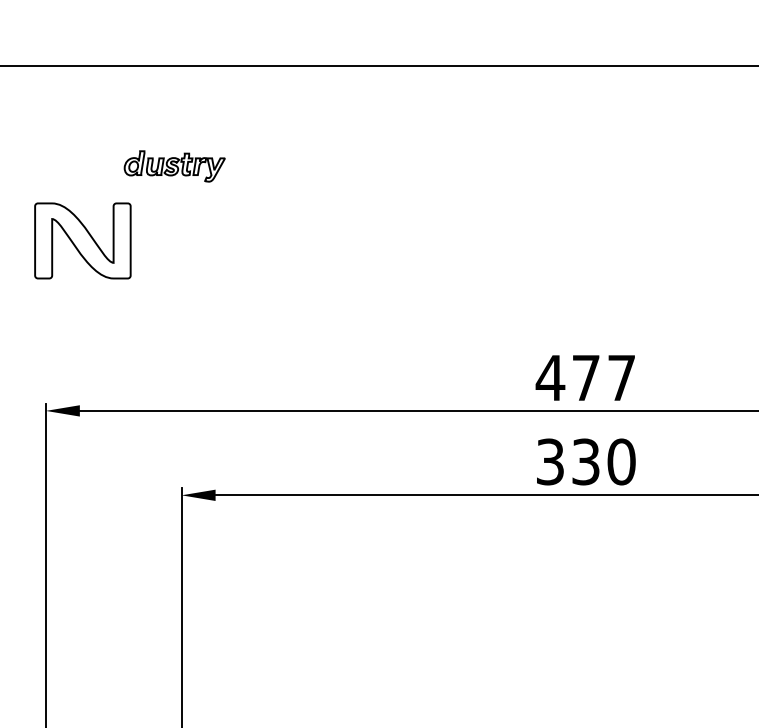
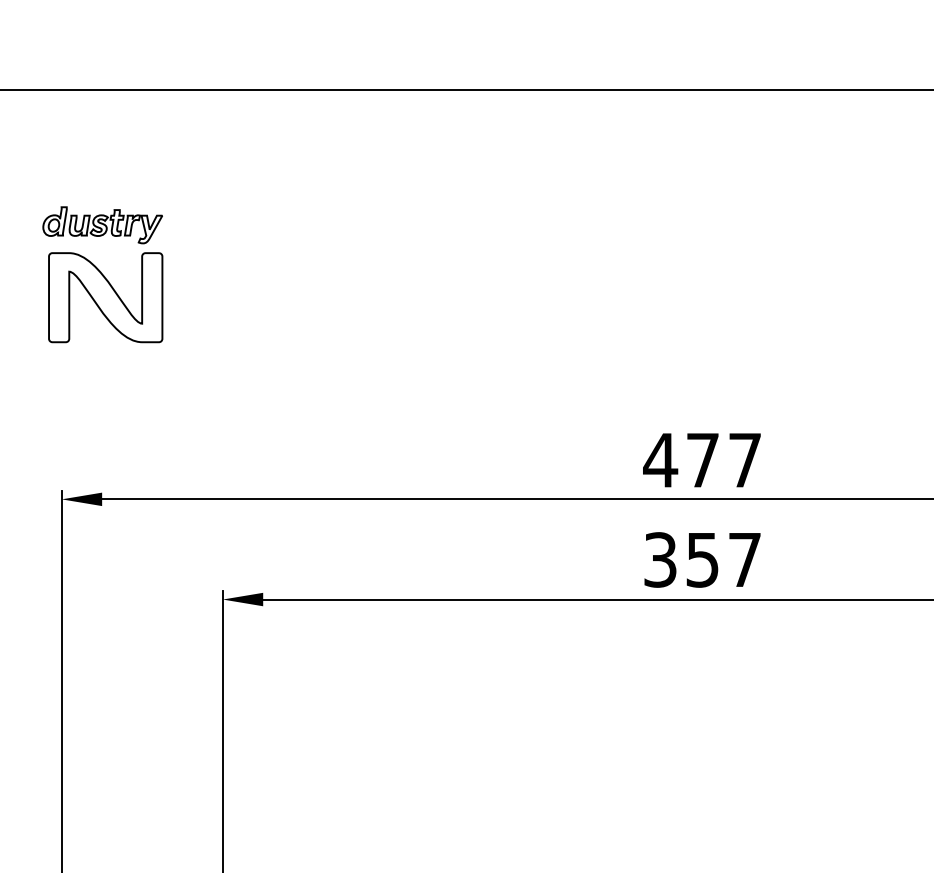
part: (174, 166) -> (102, 225), moved
text: (604, 461) -> (724, 559), 330 -> 357

